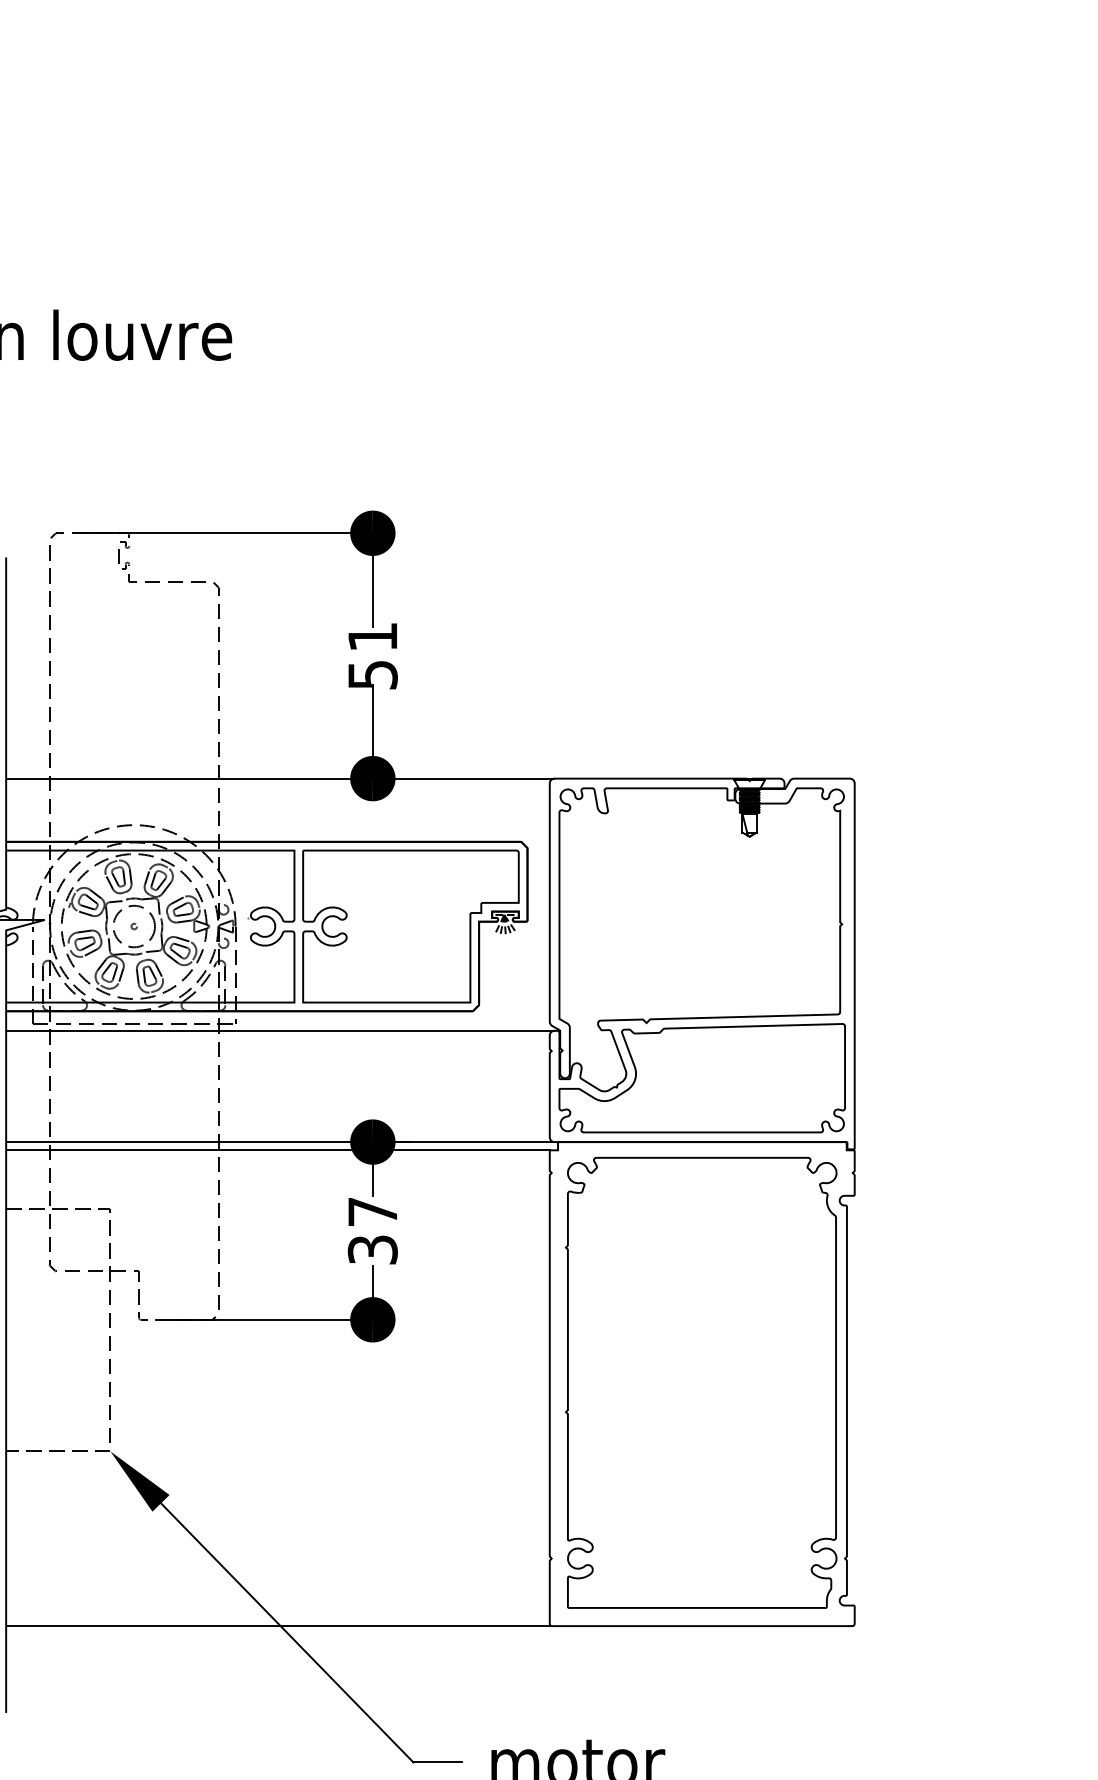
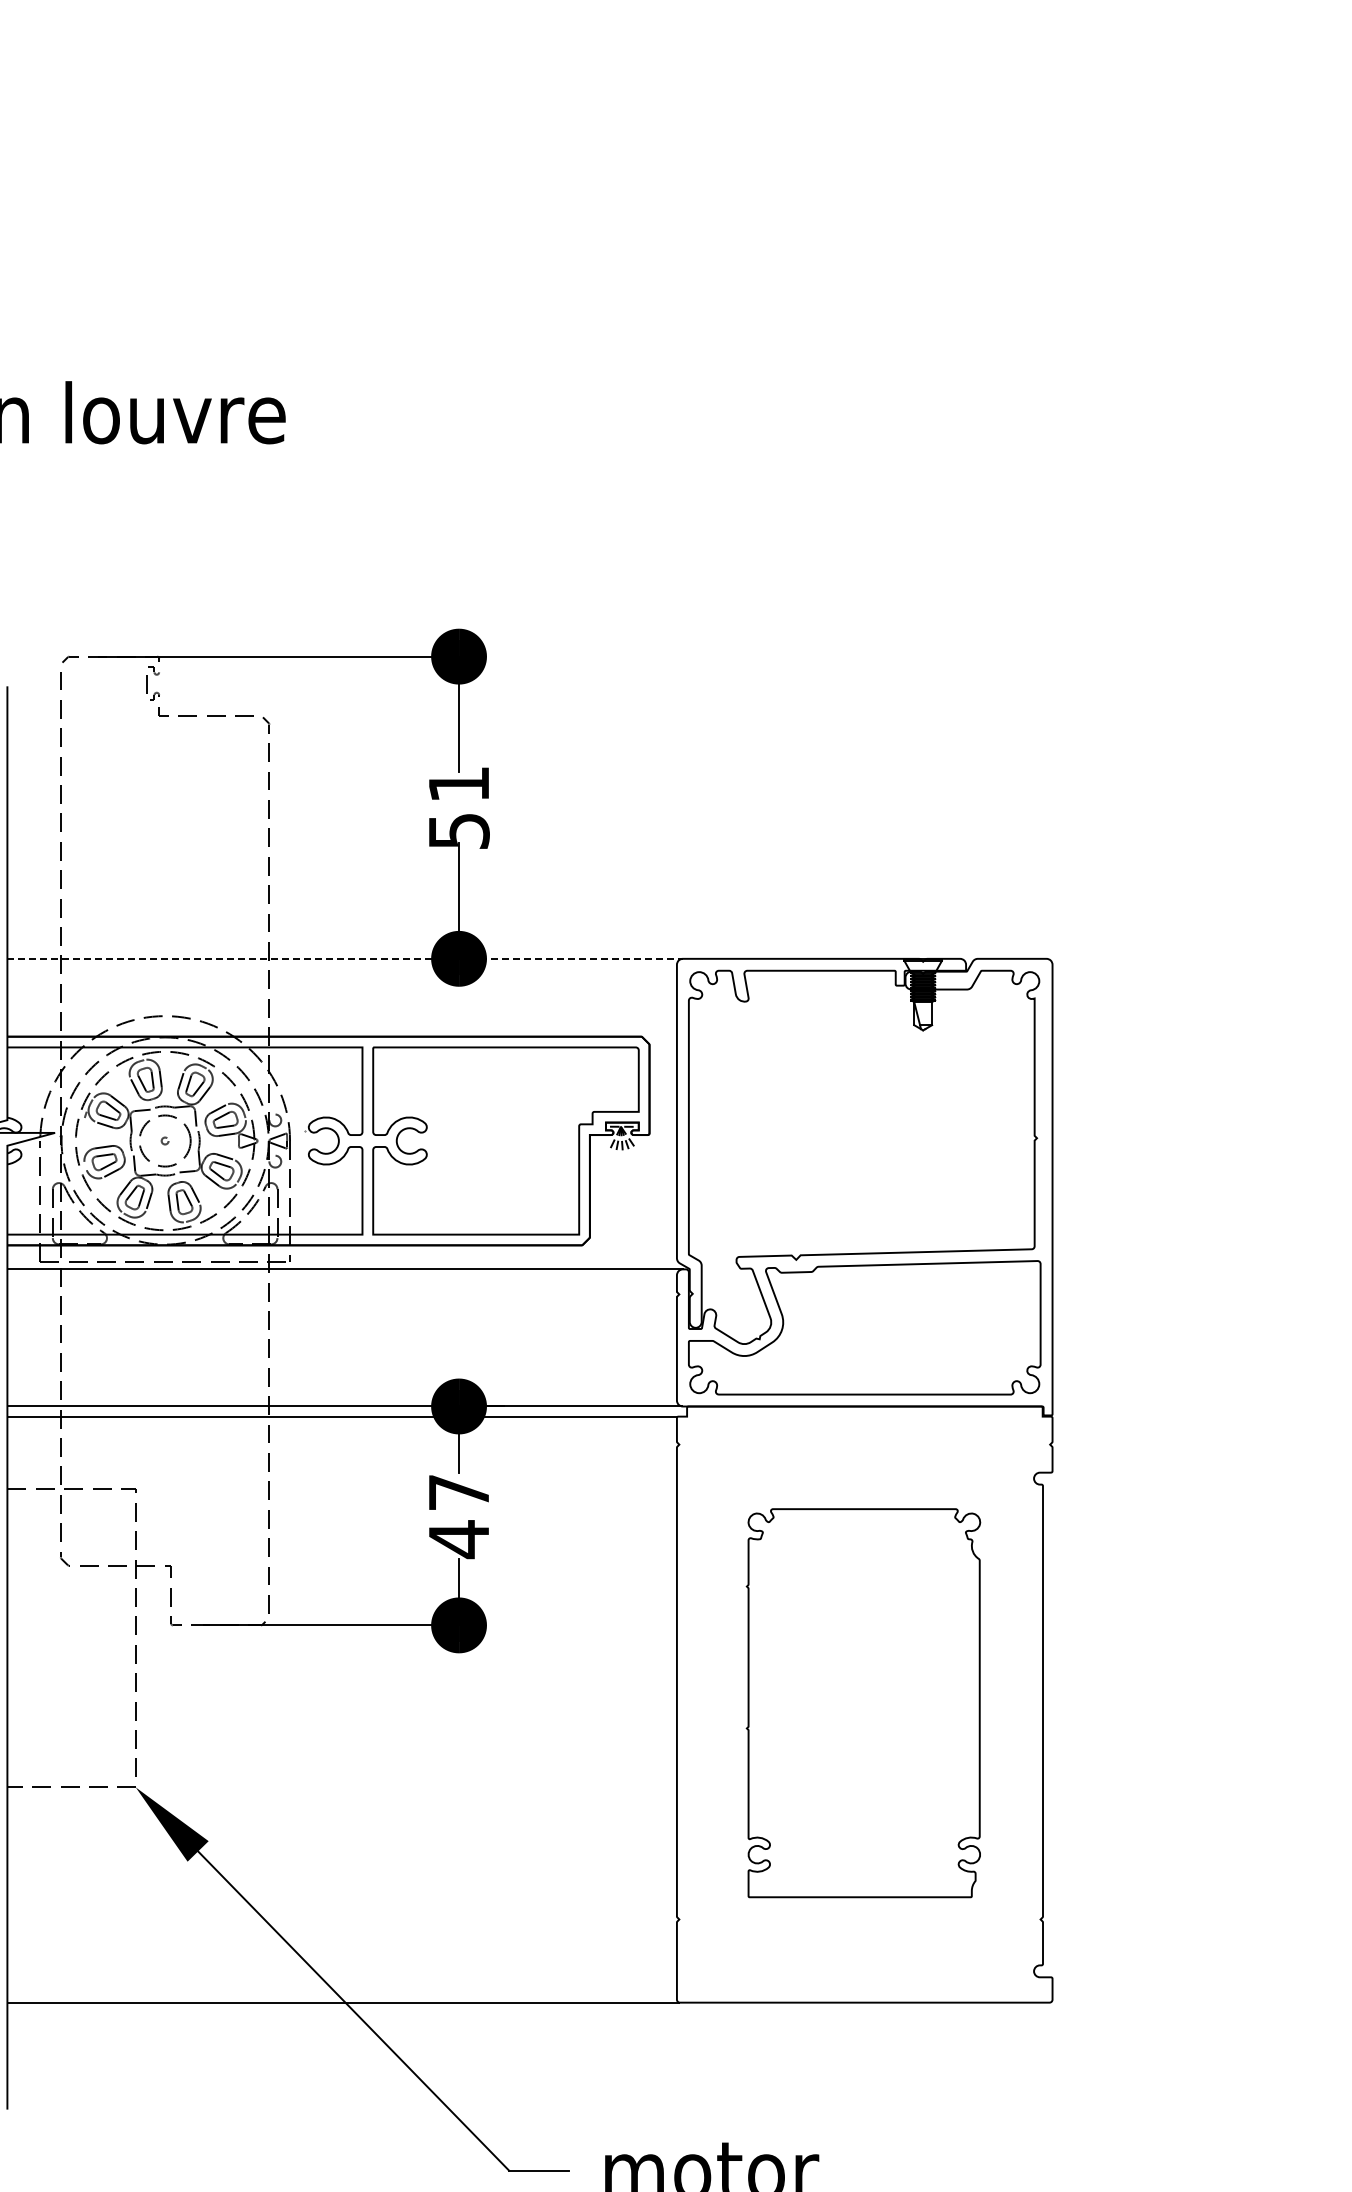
line: (280, 778) -> (345, 958), solid -> dashed
text: (372, 1250) -> (458, 1539), 37 -> 47
part: (701, 1383) -> (863, 1703), size x0.7

